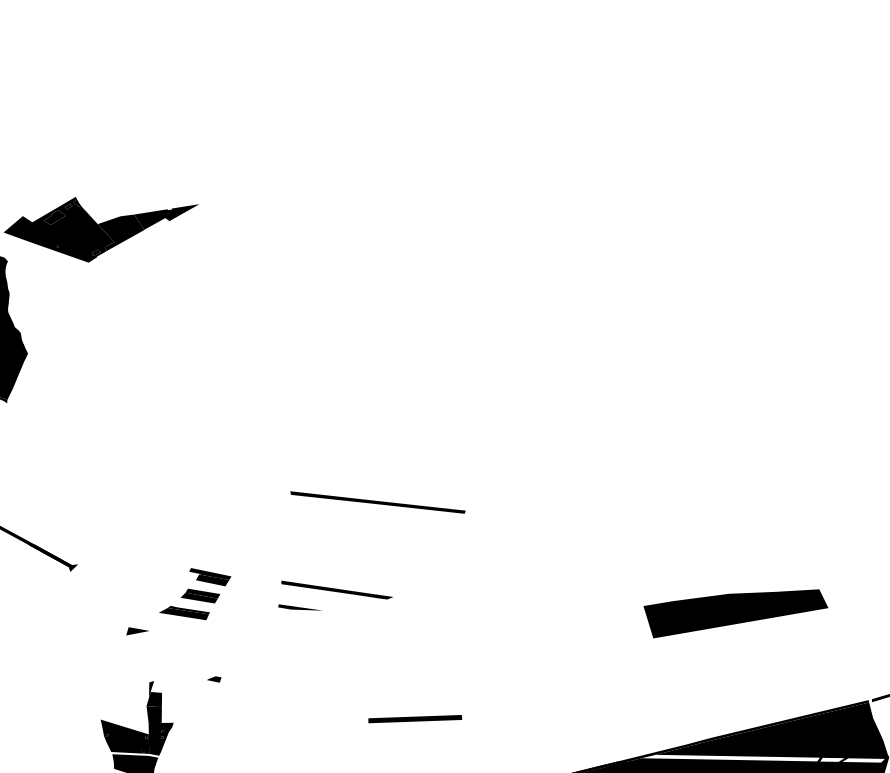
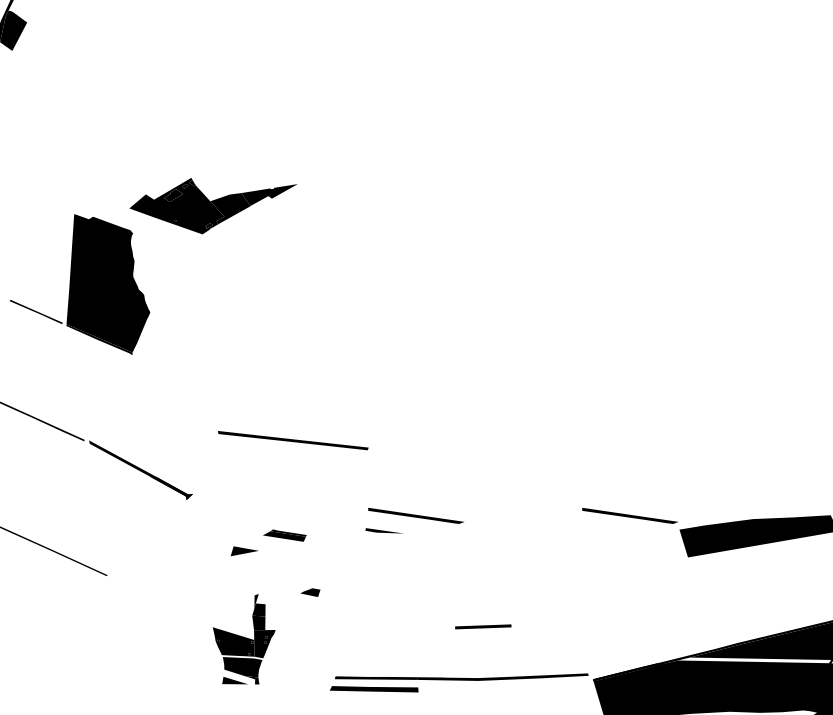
line: (378, 502) -> (293, 440), moved
part: (204, 586) -> (302, 512), removed
line: (585, 589) -> (629, 515), added
part: (137, 631) -> (244, 551), size x1.4
part: (214, 679) -> (310, 592), size x1.6
part: (415, 718) -> (483, 626), size x0.7

